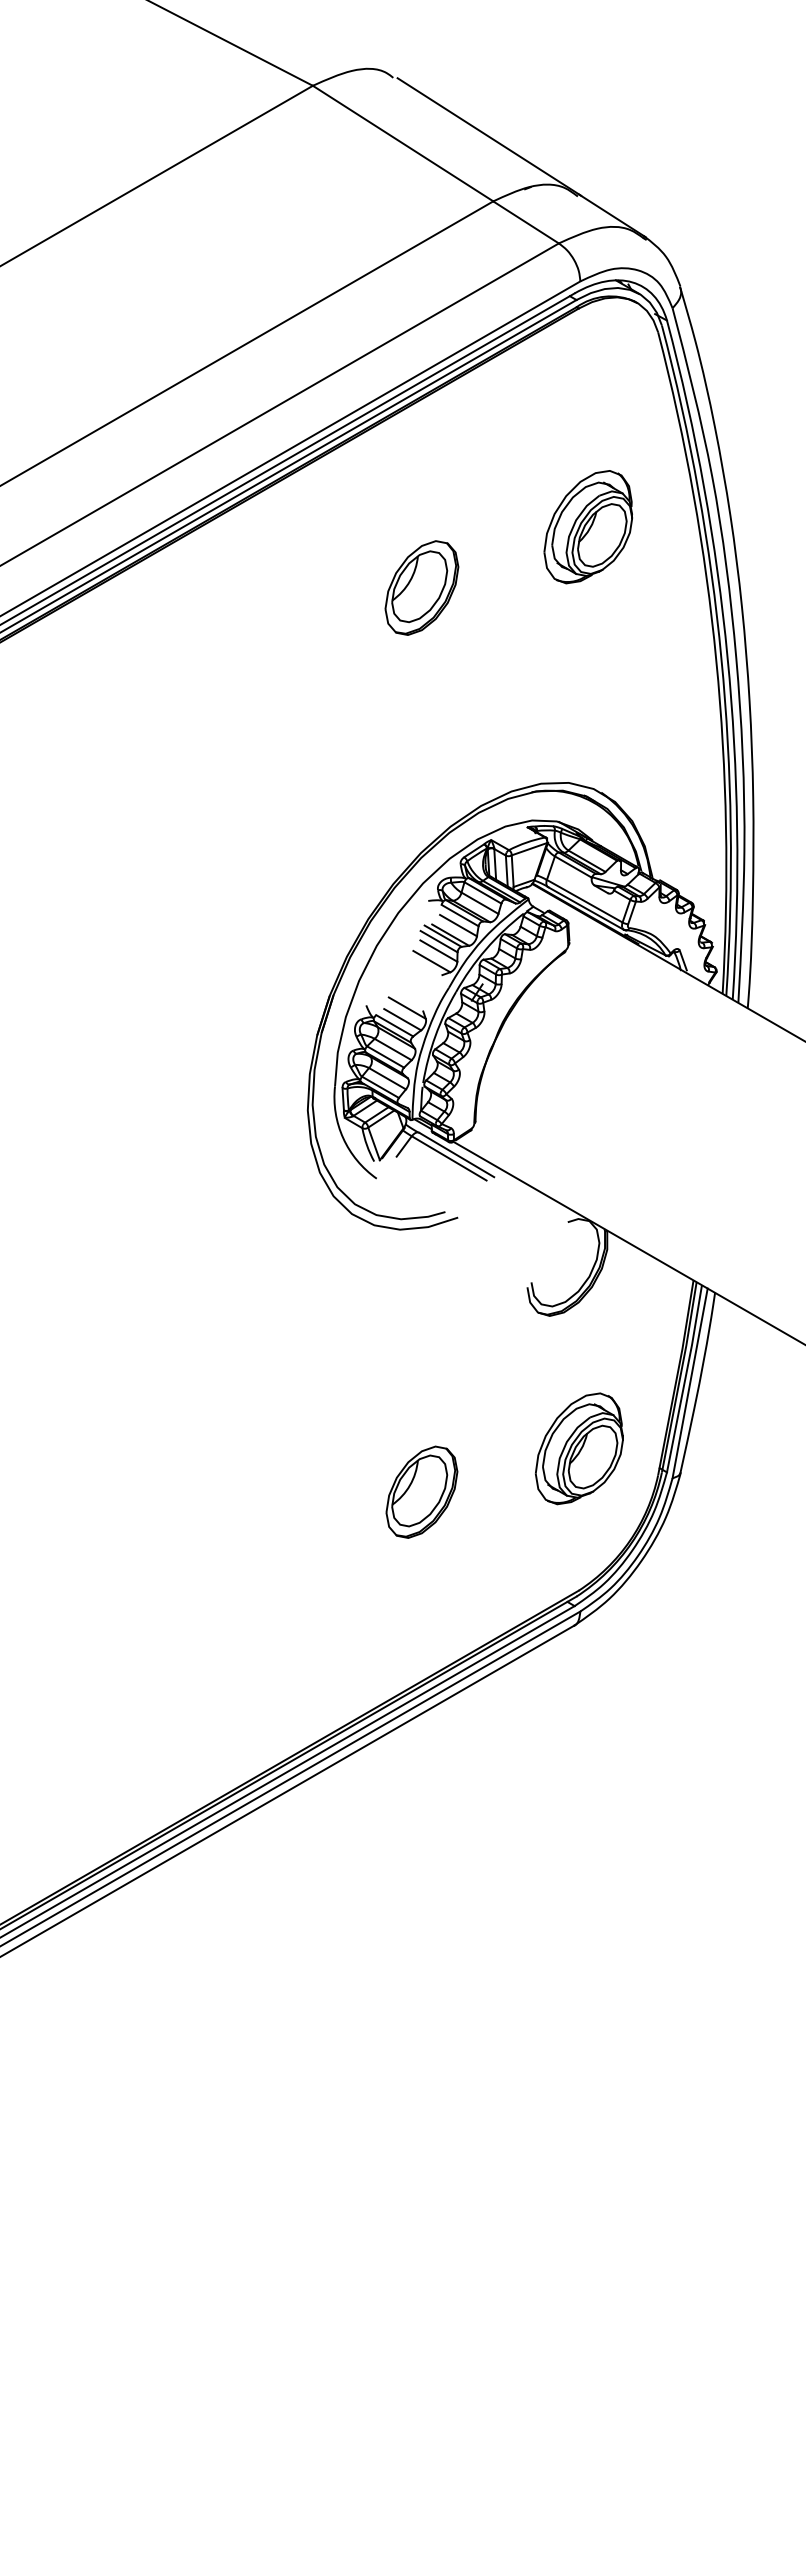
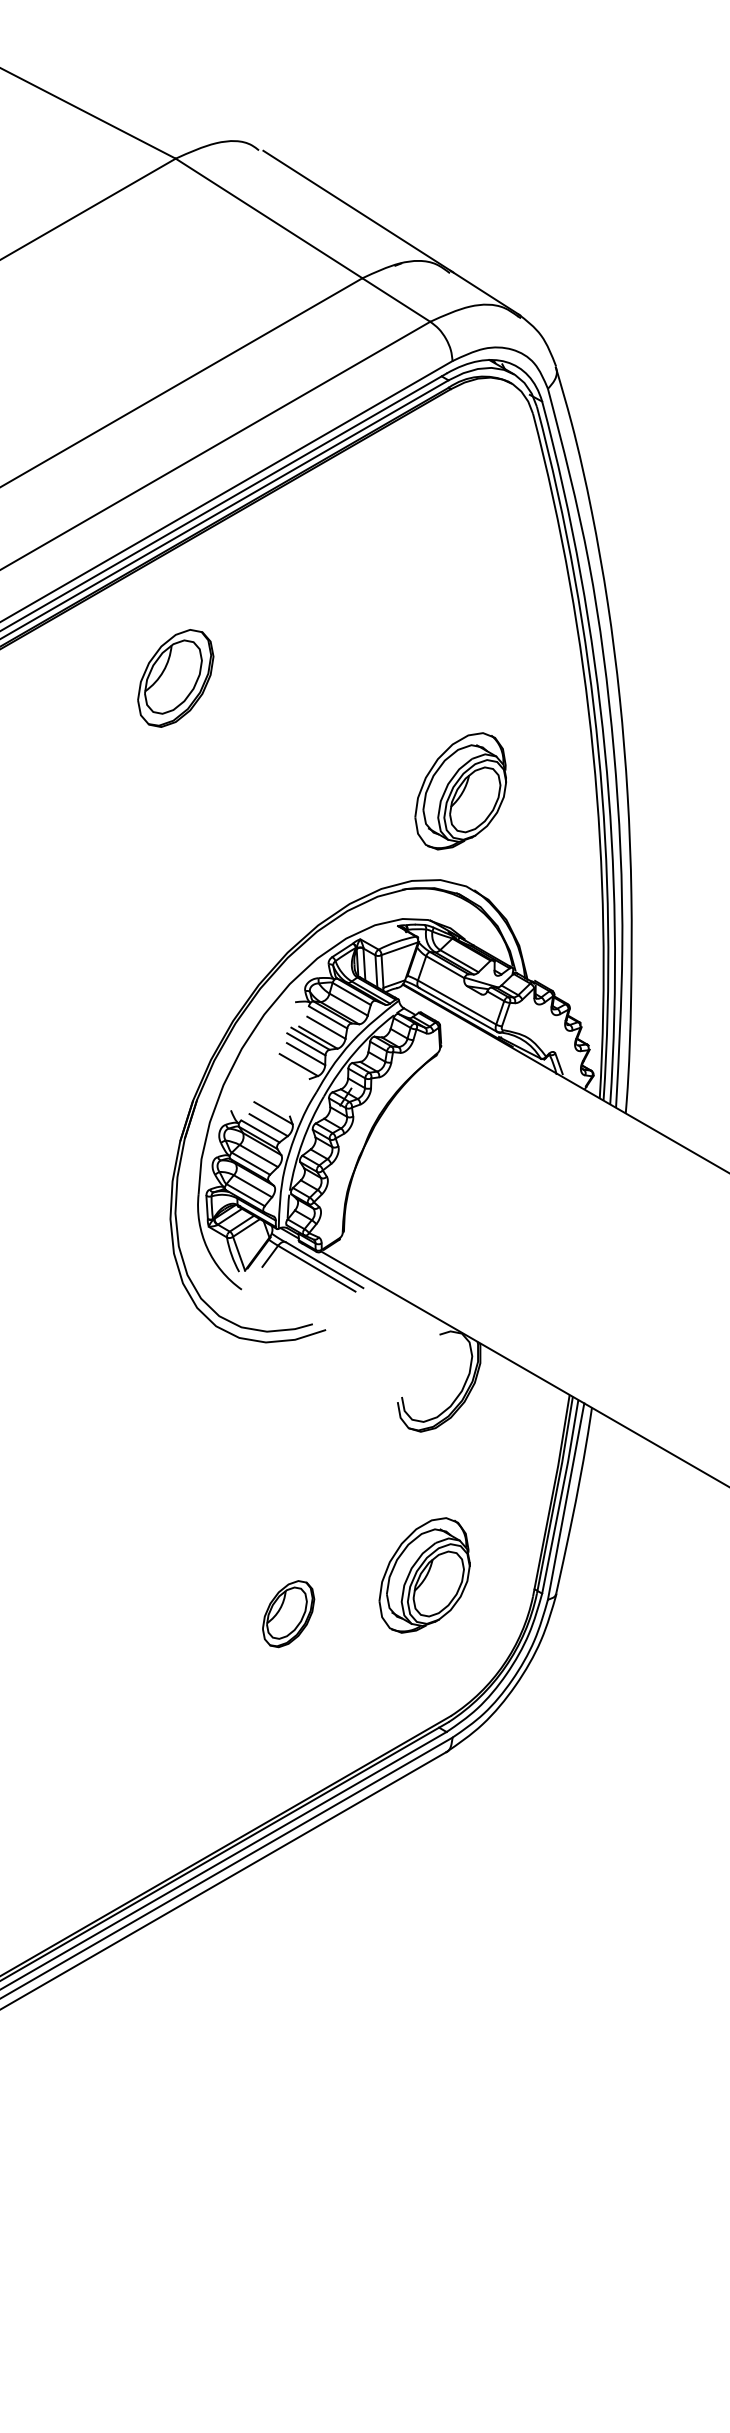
part: (587, 527) -> (459, 791), moved
part: (421, 587) -> (175, 677), moved
part: (578, 1448) -> (423, 1575), moved
part: (421, 1491) -> (288, 1613), size x0.7

